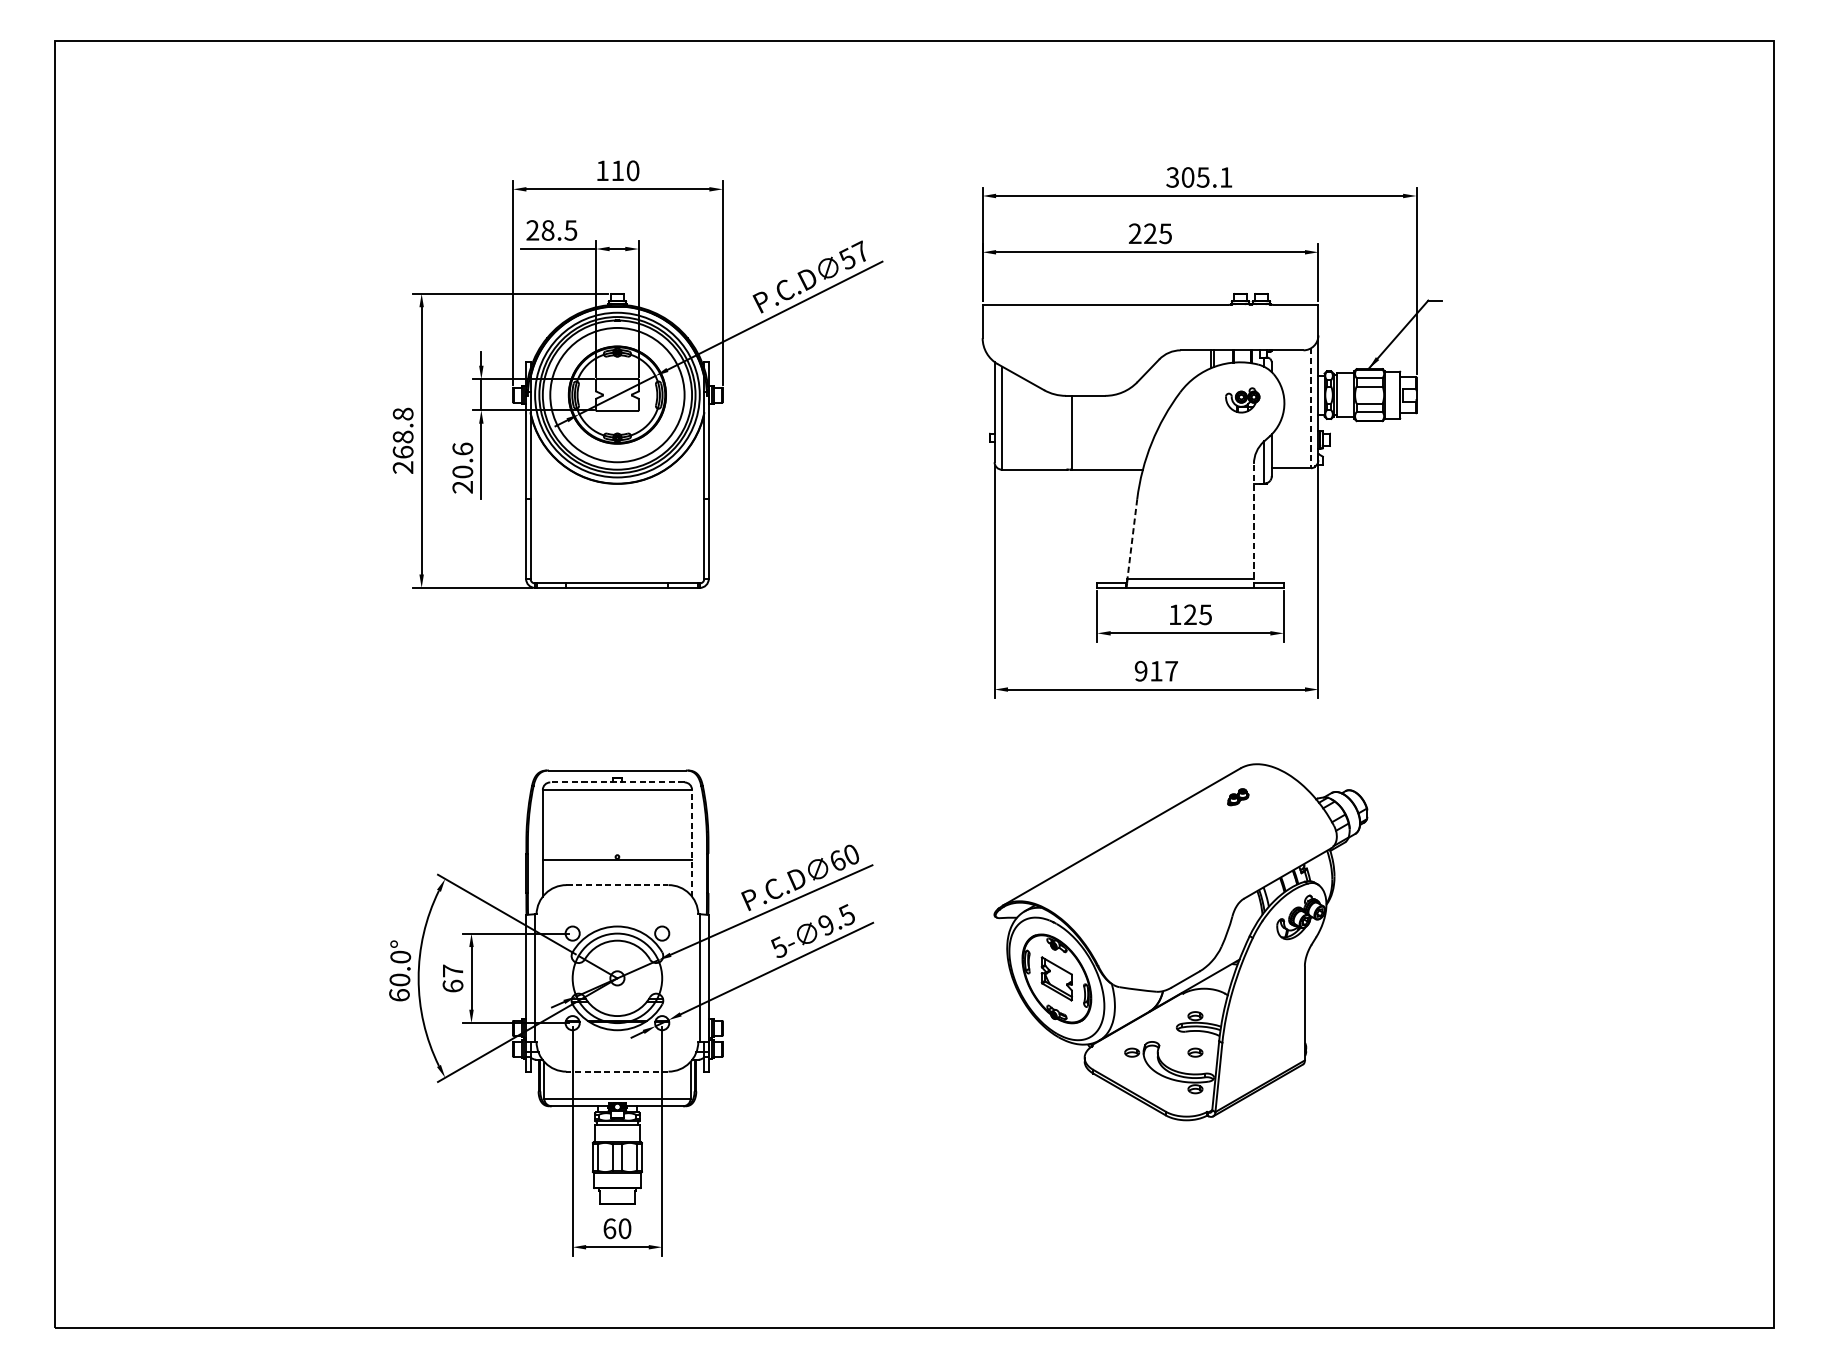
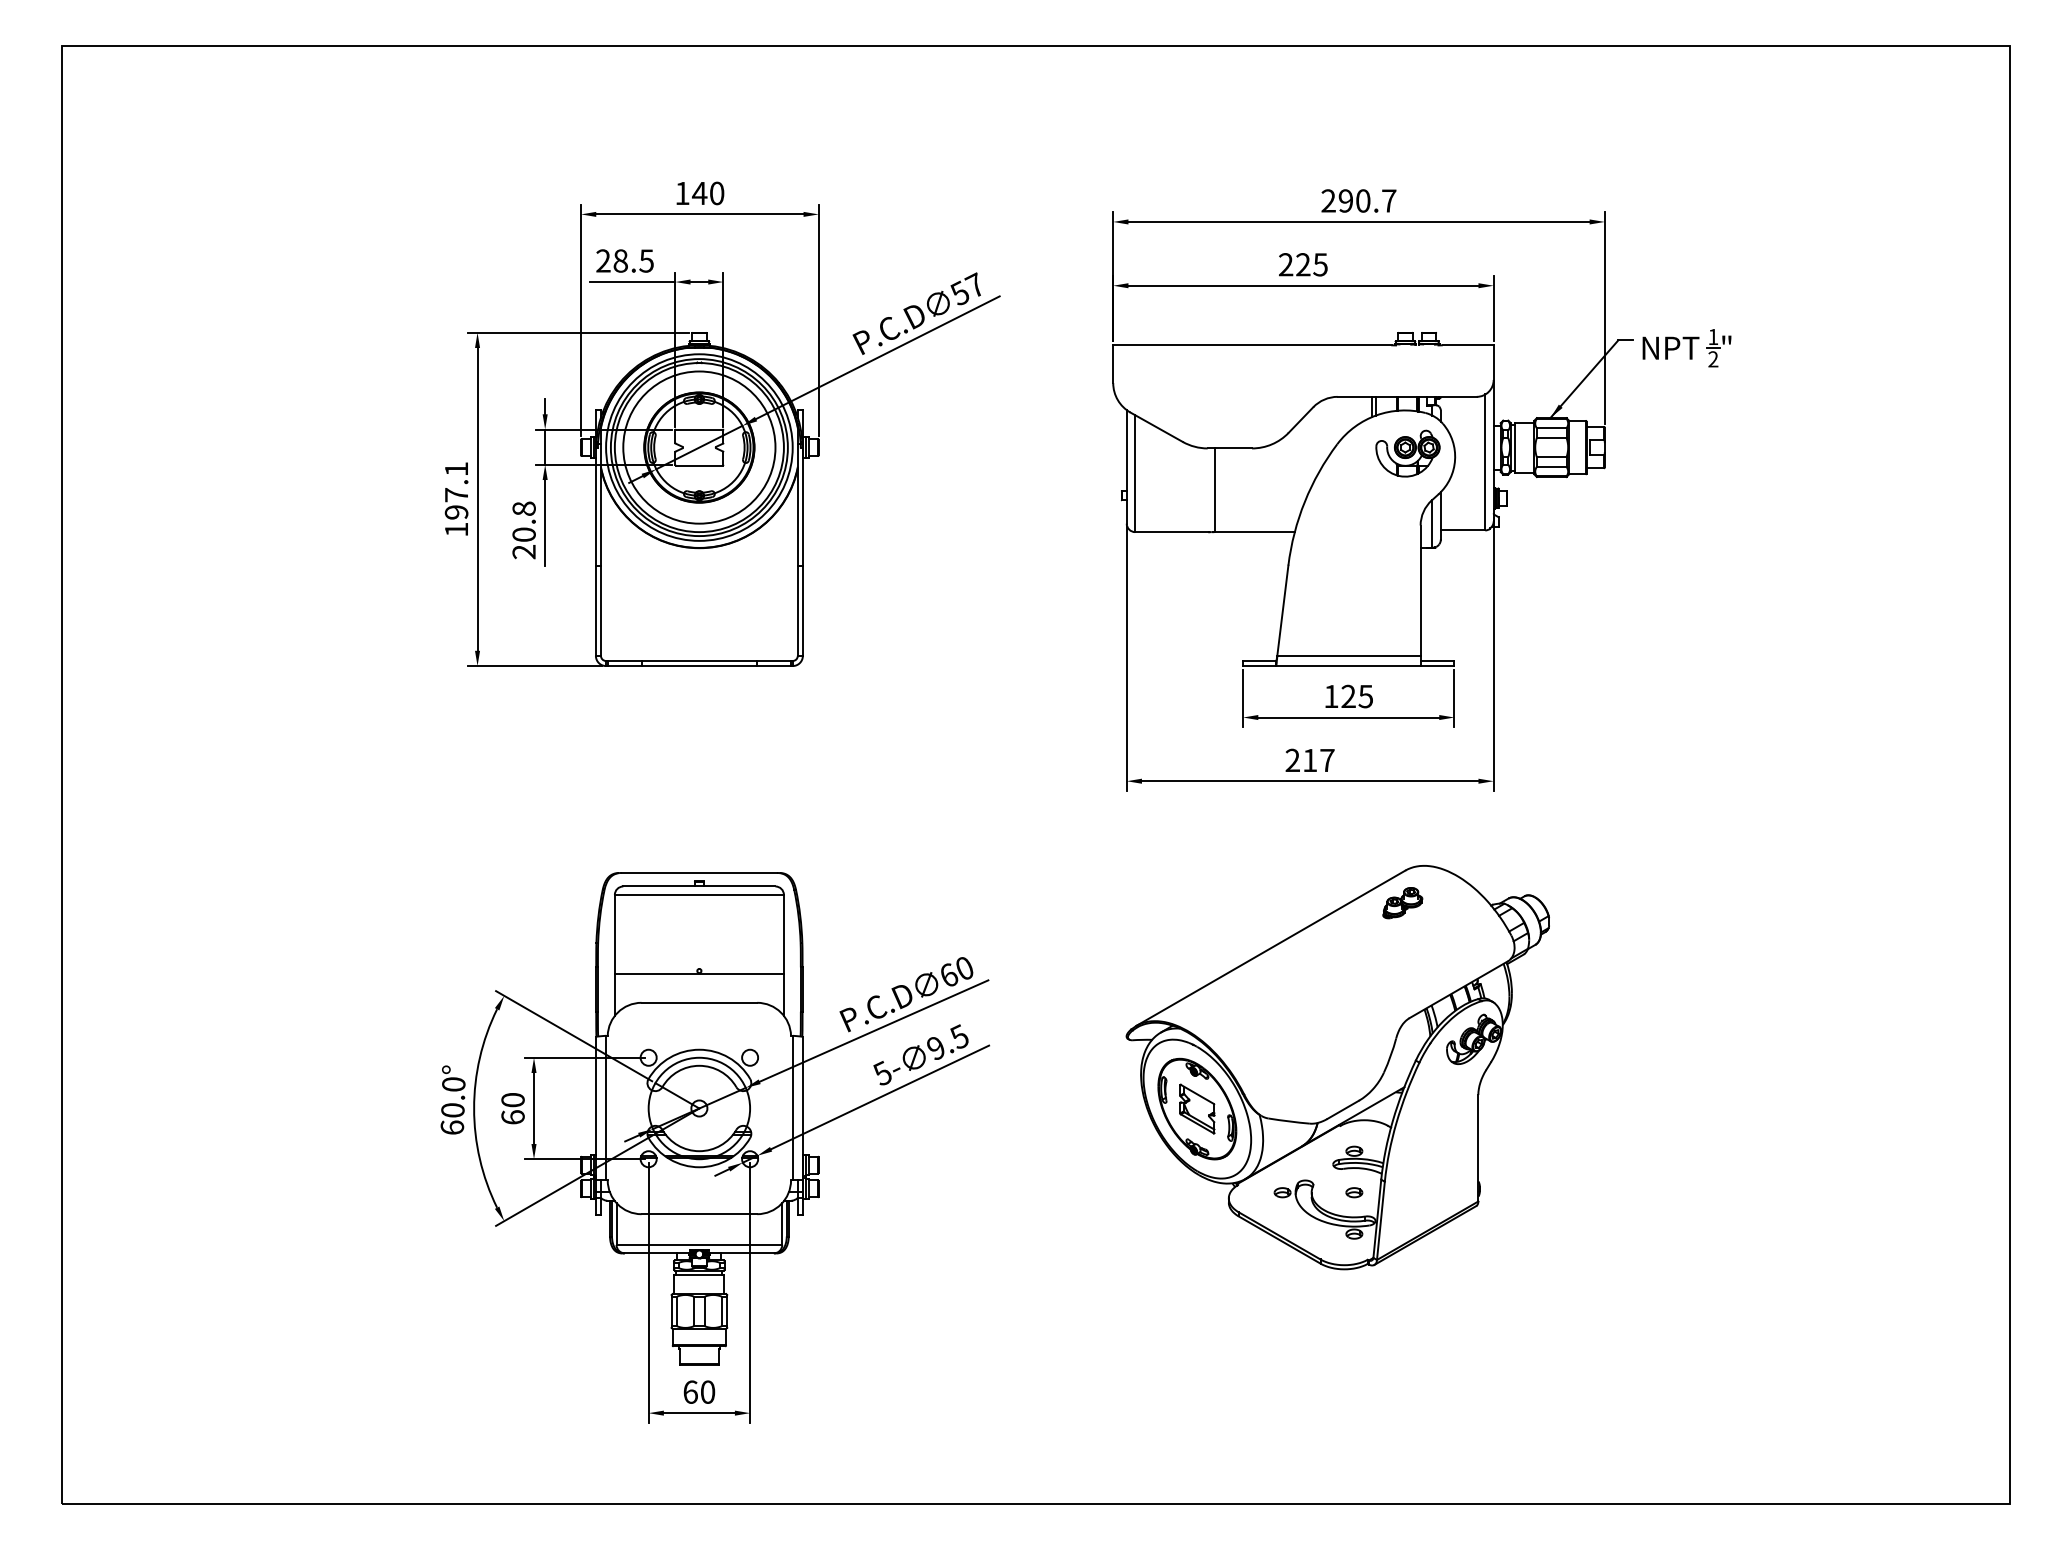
text: (617, 170) -> (699, 193), 110 -> 140
text: (1199, 177) -> (1358, 200), 305.1 -> 290.7
part: (1488, 307) -> (1686, 348), added
part: (1242, 400) -> (1407, 453), size x1.67
line: (1311, 408) -> (1485, 462), dashed -> solid
text: (403, 440) -> (456, 499), 268.8 -> 197.1
text: (462, 448) -> (523, 508), 20.6 -> 20.8
line: (1253, 525) -> (1420, 595), dashed -> solid
line: (1132, 539) -> (1282, 611), dashed -> solid
text: (1140, 671) -> (1292, 760), 917 -> 217
line: (616, 782) -> (698, 886), dashed -> solid
part: (1237, 797) -> (1402, 903), size x1.67
line: (691, 843) -> (783, 955), dashed -> solid
line: (617, 884) -> (699, 1002), dashed -> solid
text: (452, 971) -> (512, 1100), 67 -> 60
line: (617, 1071) -> (699, 1214), dashed -> solid

